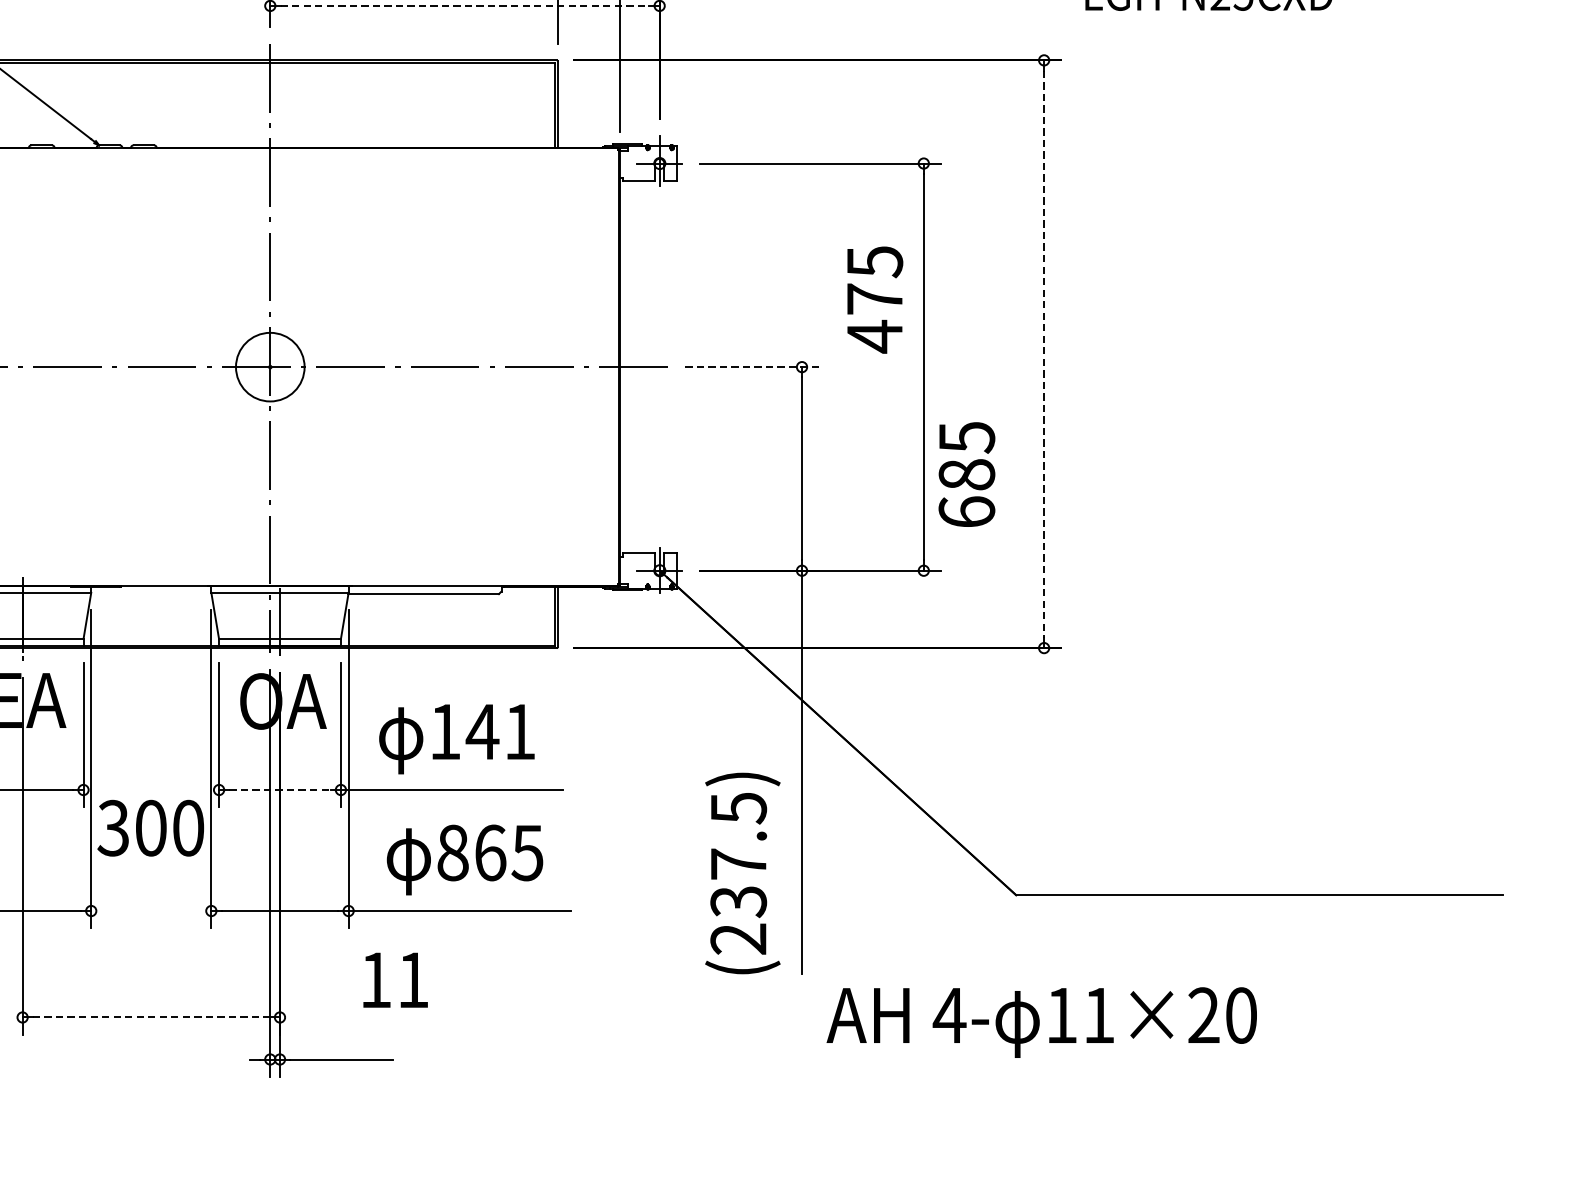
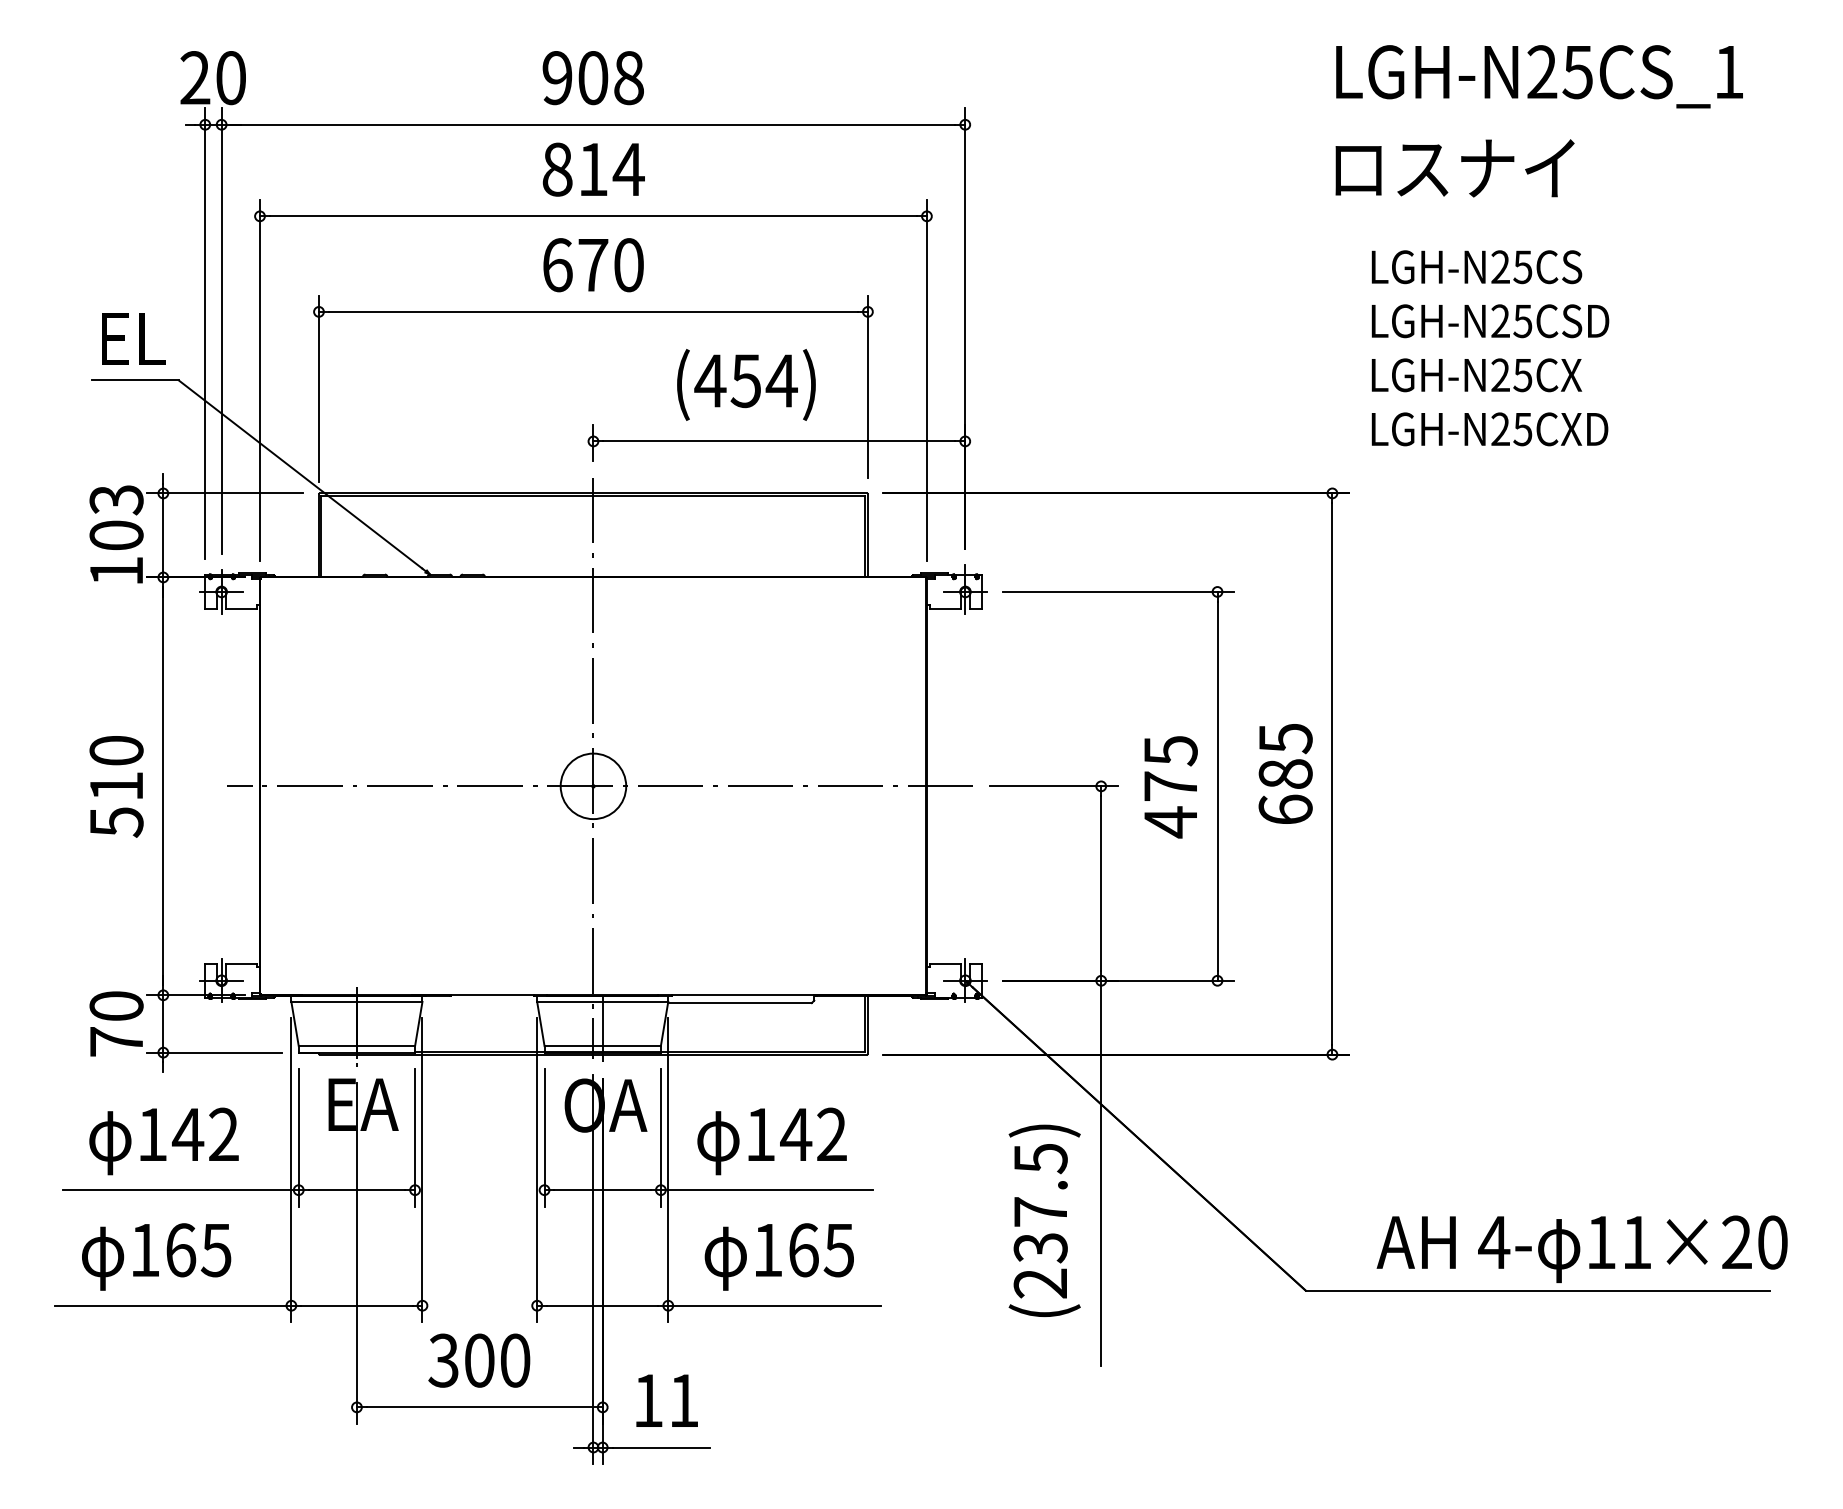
line: (465, 6) -> (779, 441), dashed -> solid
text: (874, 300) -> (1170, 787), moved
line: (1044, 354) -> (1332, 774), dashed -> solid
line: (752, 367) -> (1053, 786), dashed -> solid
text: (966, 474) -> (1285, 773), moved
text: (519, 730) -> (831, 1133), 141 -> 142
line: (280, 790) -> (603, 1190), dashed -> solid
text: (150, 828) -> (479, 1360), moved
text: (452, 853) -> (767, 1250), 865 -> 165
text: (742, 873) -> (1044, 1220), moved
text: (394, 979) -> (666, 1400), moved
line: (152, 1017) -> (480, 1407), dashed -> solid
text: (1041, 1021) -> (1581, 1248), moved

